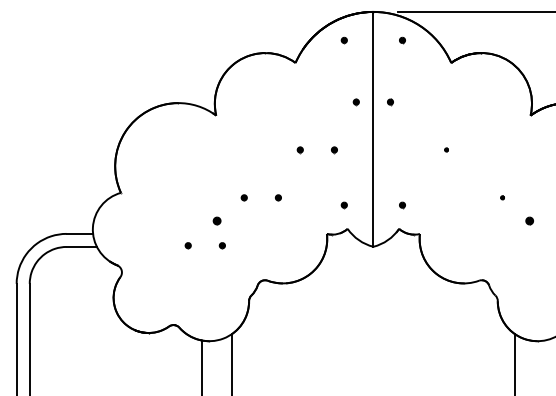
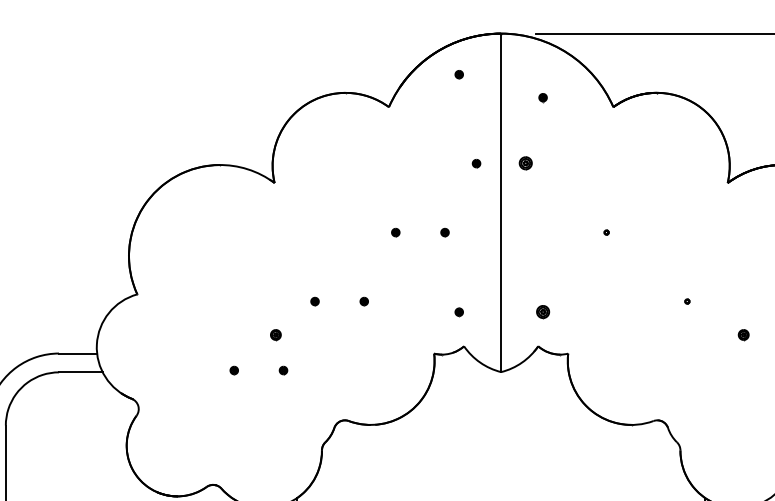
part: (402, 40) -> (543, 97), moved
part: (390, 102) -> (525, 164), size x1.6
part: (402, 205) -> (543, 312), size x1.6
part: (529, 220) -> (743, 334), moved

